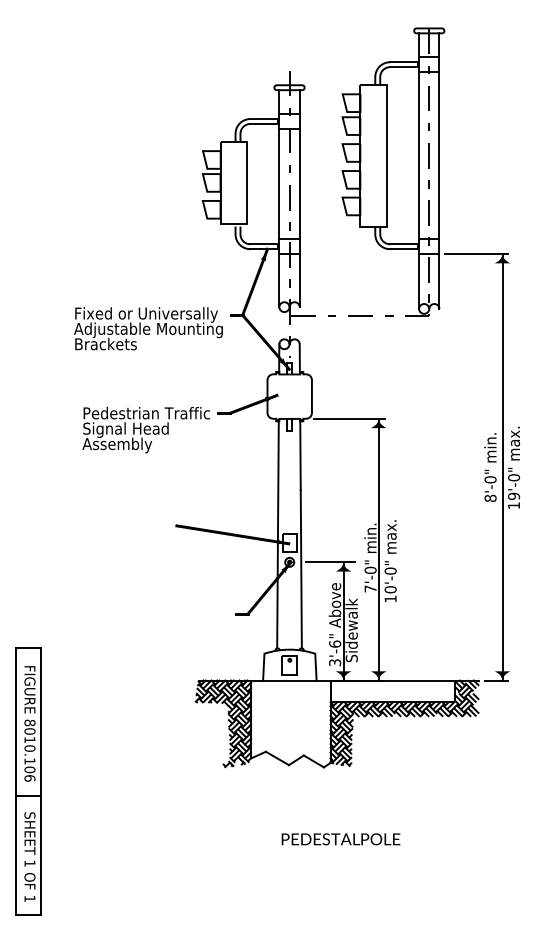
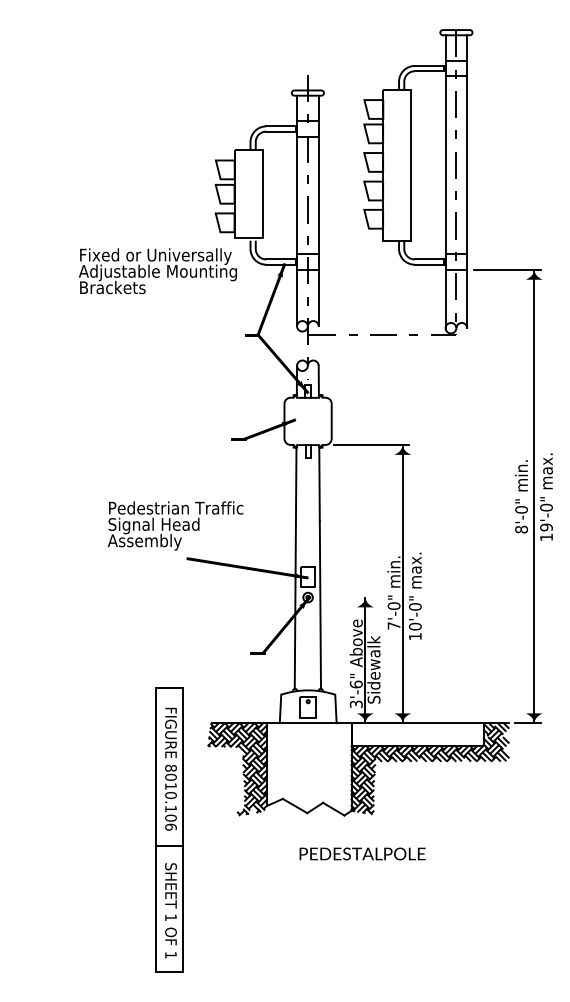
text: (148, 328) -> (157, 271), moved
text: (146, 429) -> (175, 525), moved
line: (330, 562) -> (351, 597), removed
part: (28, 780) -> (169, 829), moved
text: (340, 838) -> (362, 853), moved

